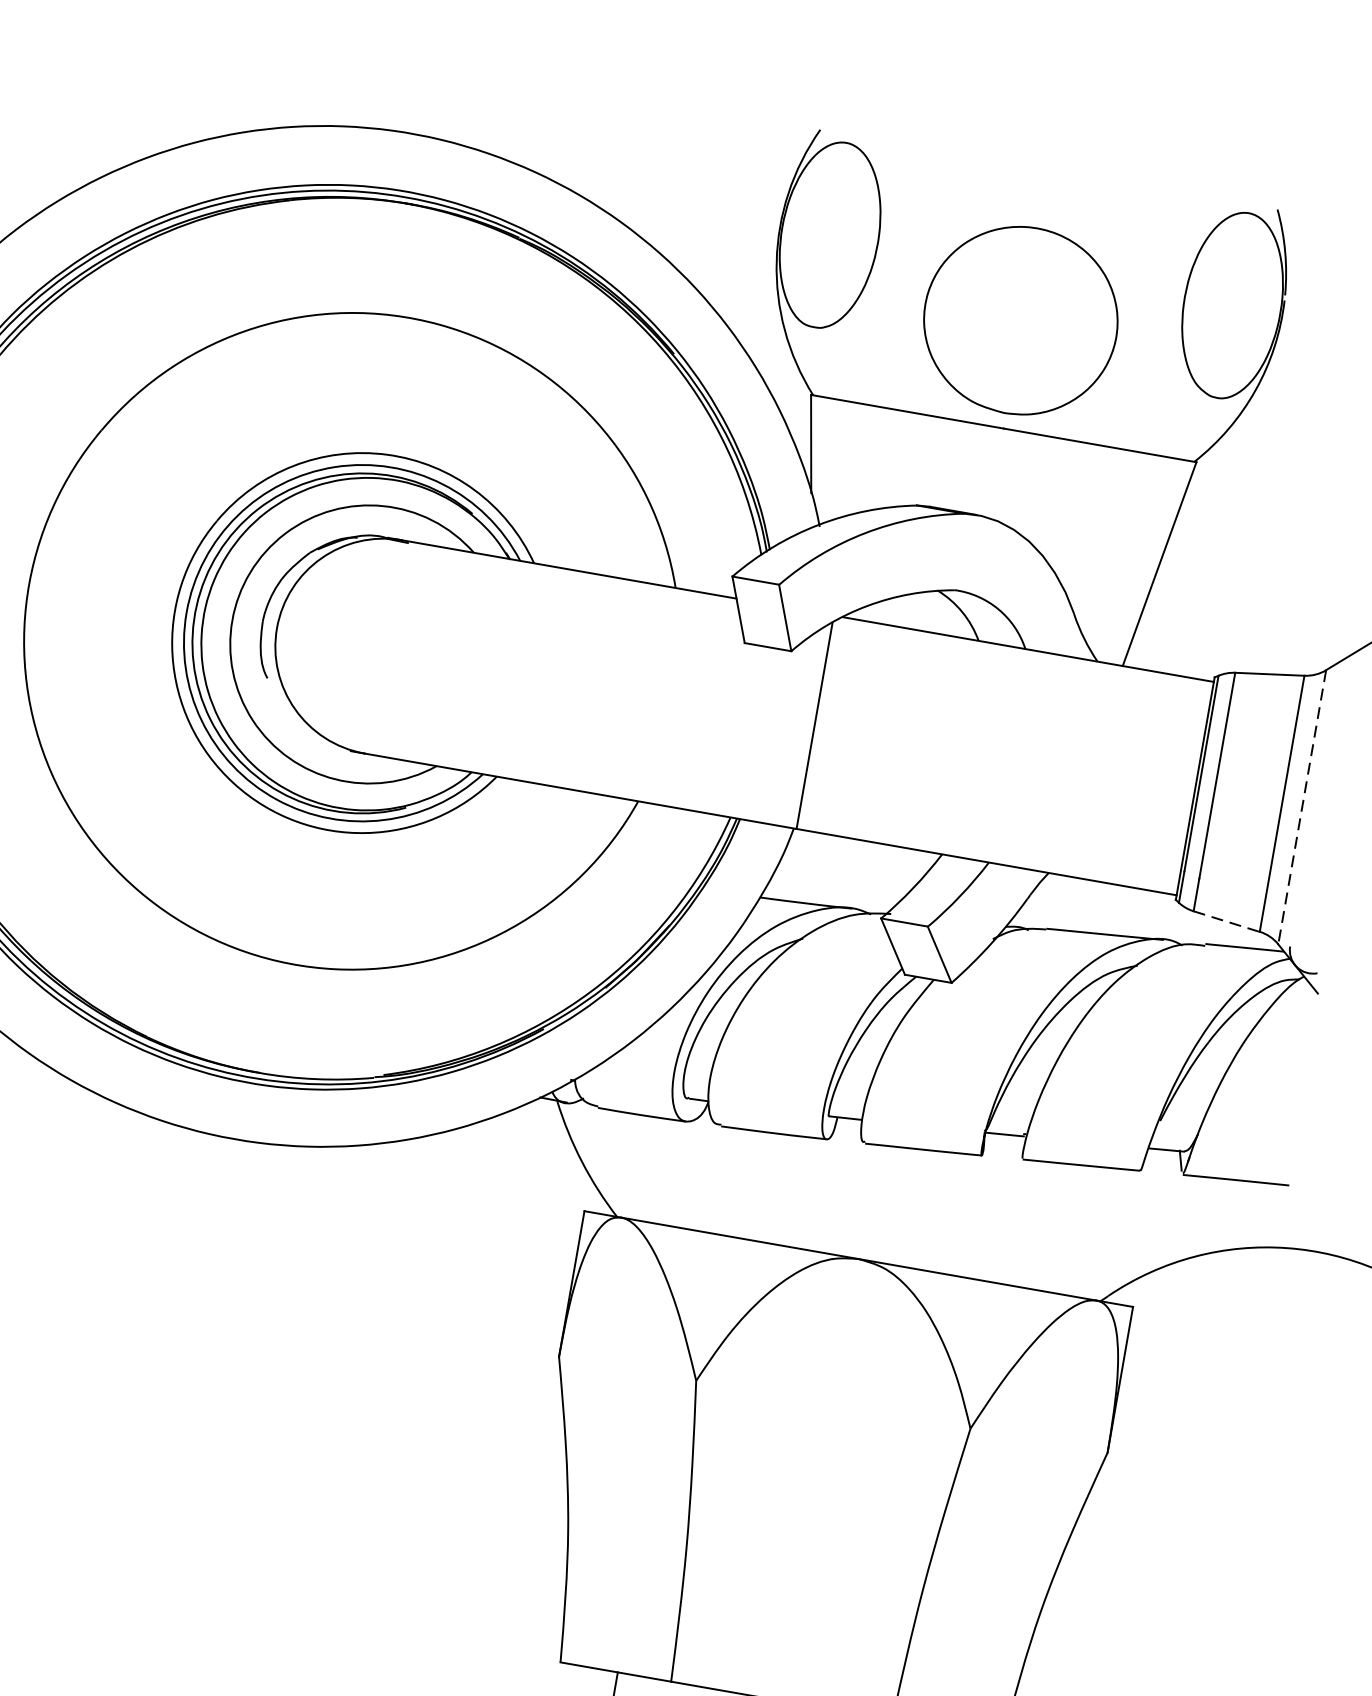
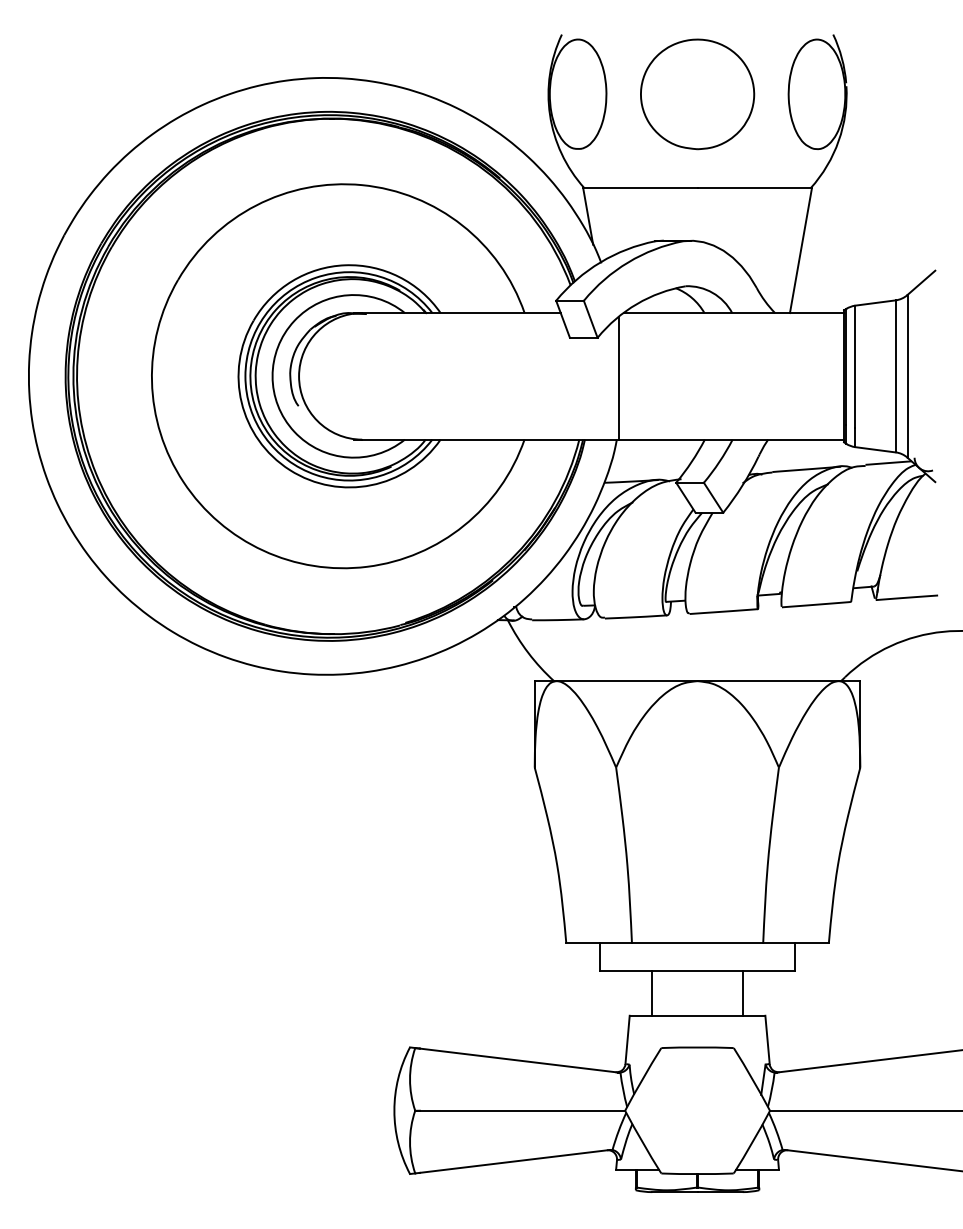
part: (1020, 320) -> (697, 94), moved
line: (1302, 807) -> (907, 376), dashed -> solid
line: (1228, 921) -> (876, 449), dashed -> solid

